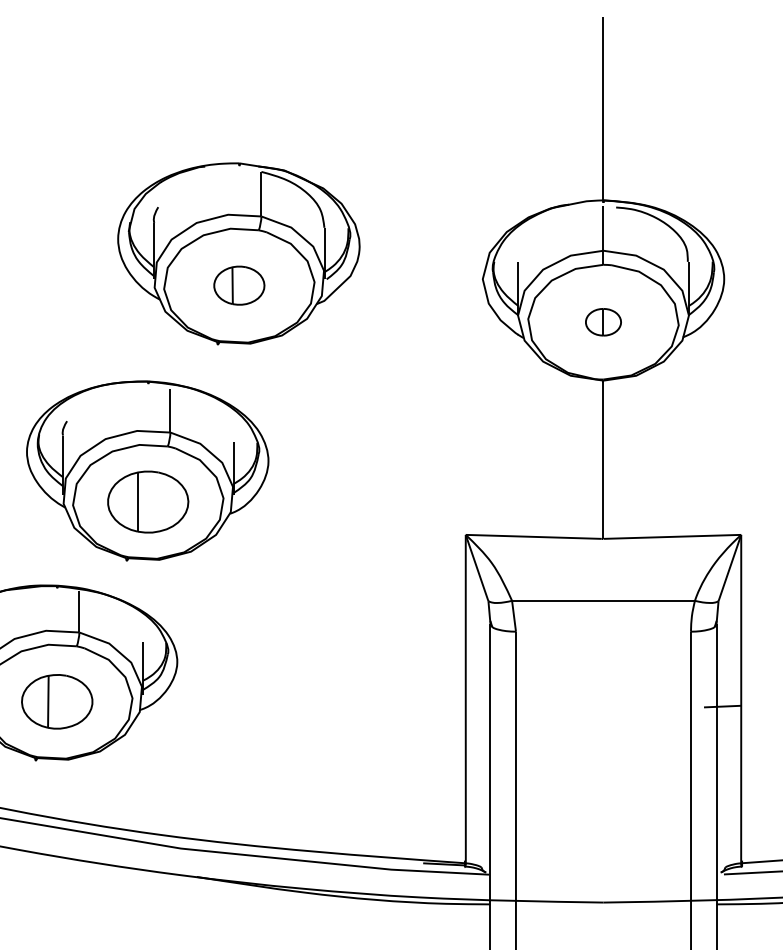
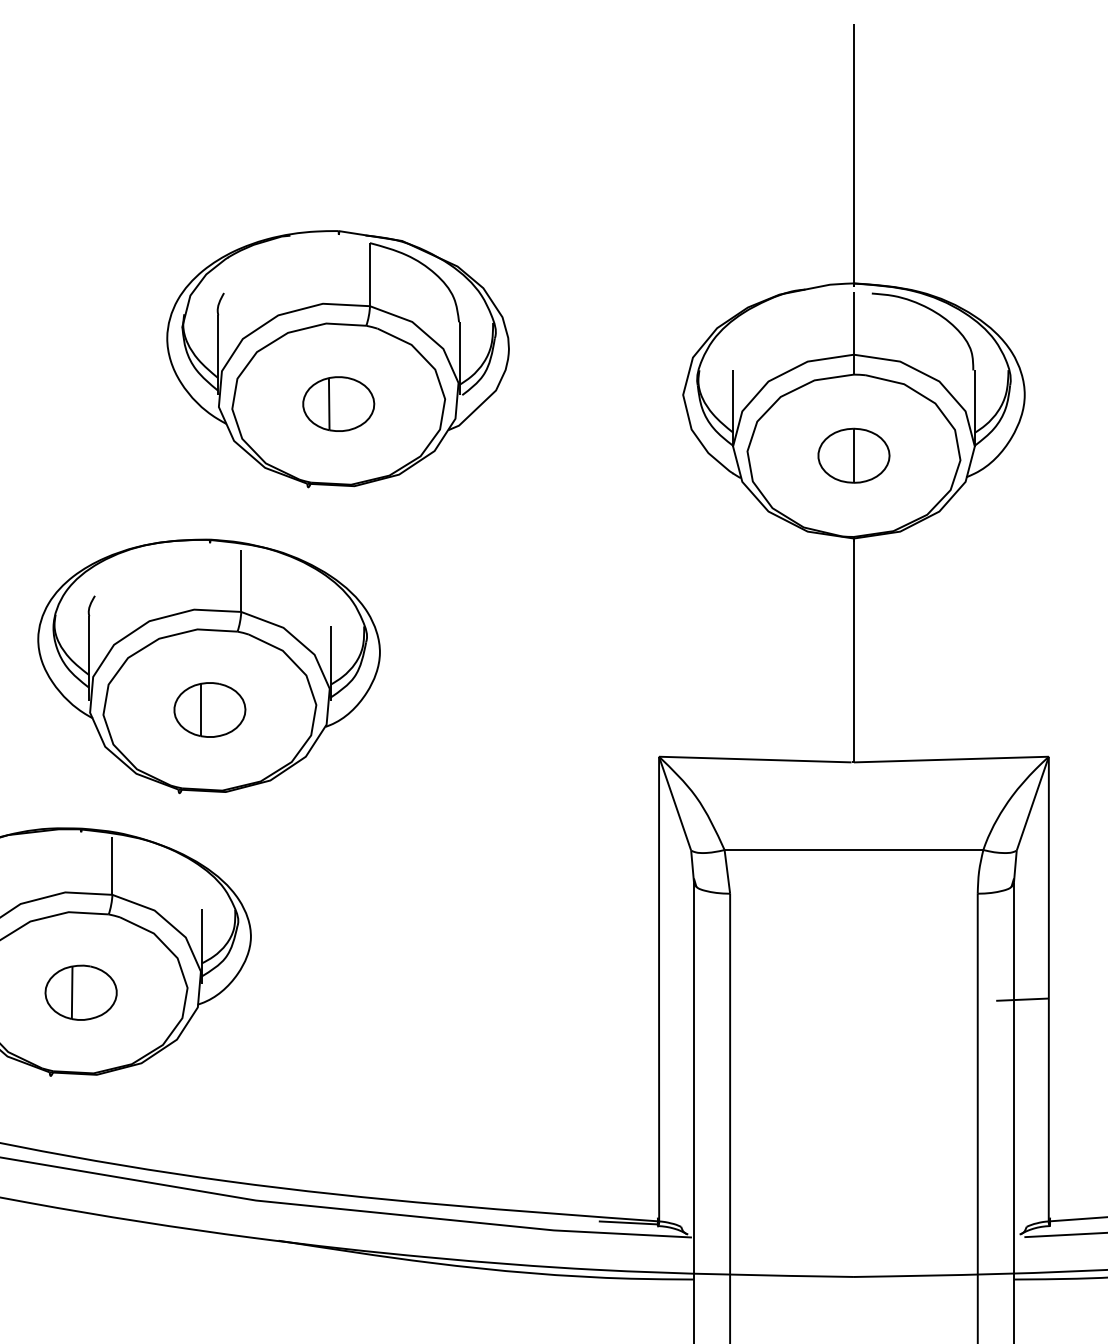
part: (603, 322) -> (853, 456), size x1.43
part: (148, 501) -> (210, 709), size x0.62
part: (57, 701) -> (81, 992), size x0.71

